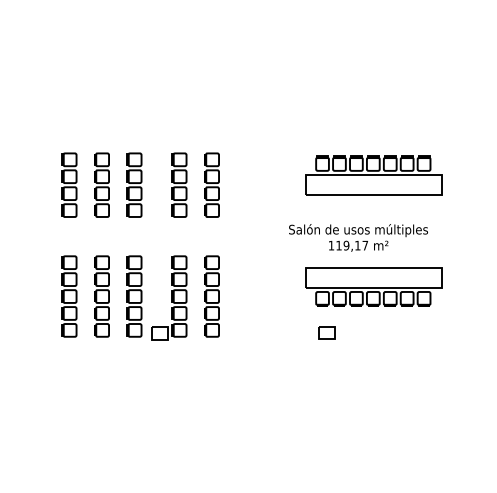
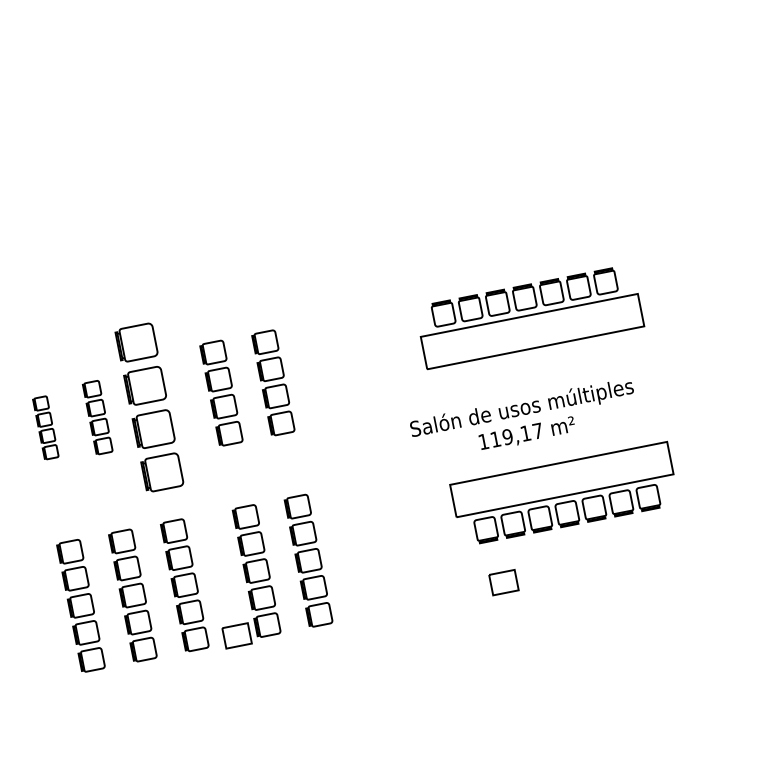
part: (69, 184) -> (45, 426), size x0.6
part: (101, 184) -> (96, 416), size x0.7
part: (134, 184) -> (149, 406), size x1.6

